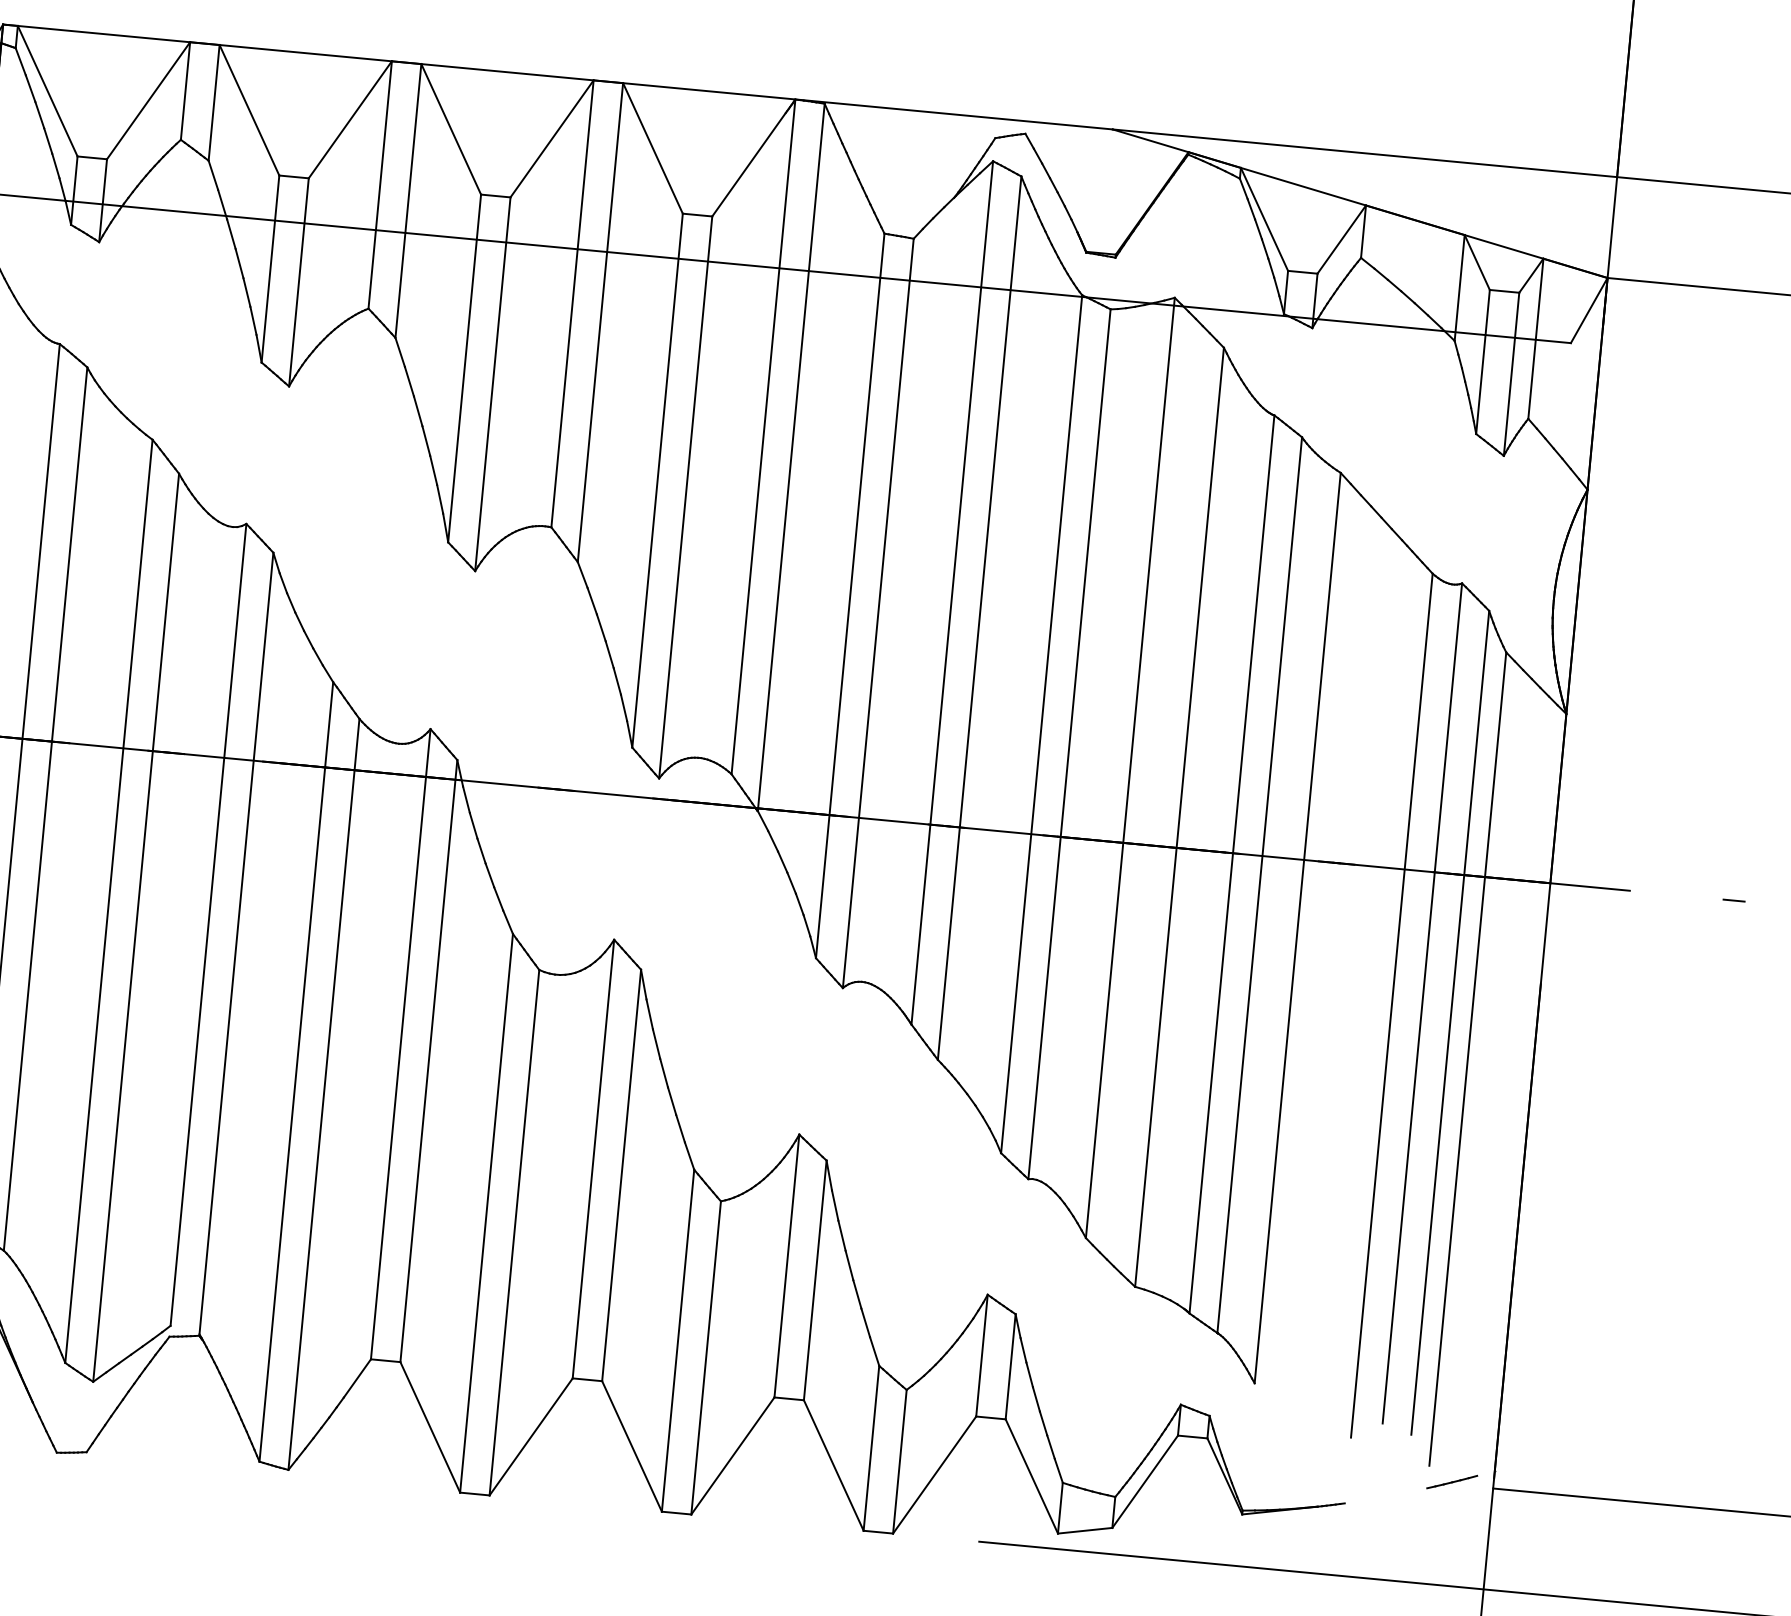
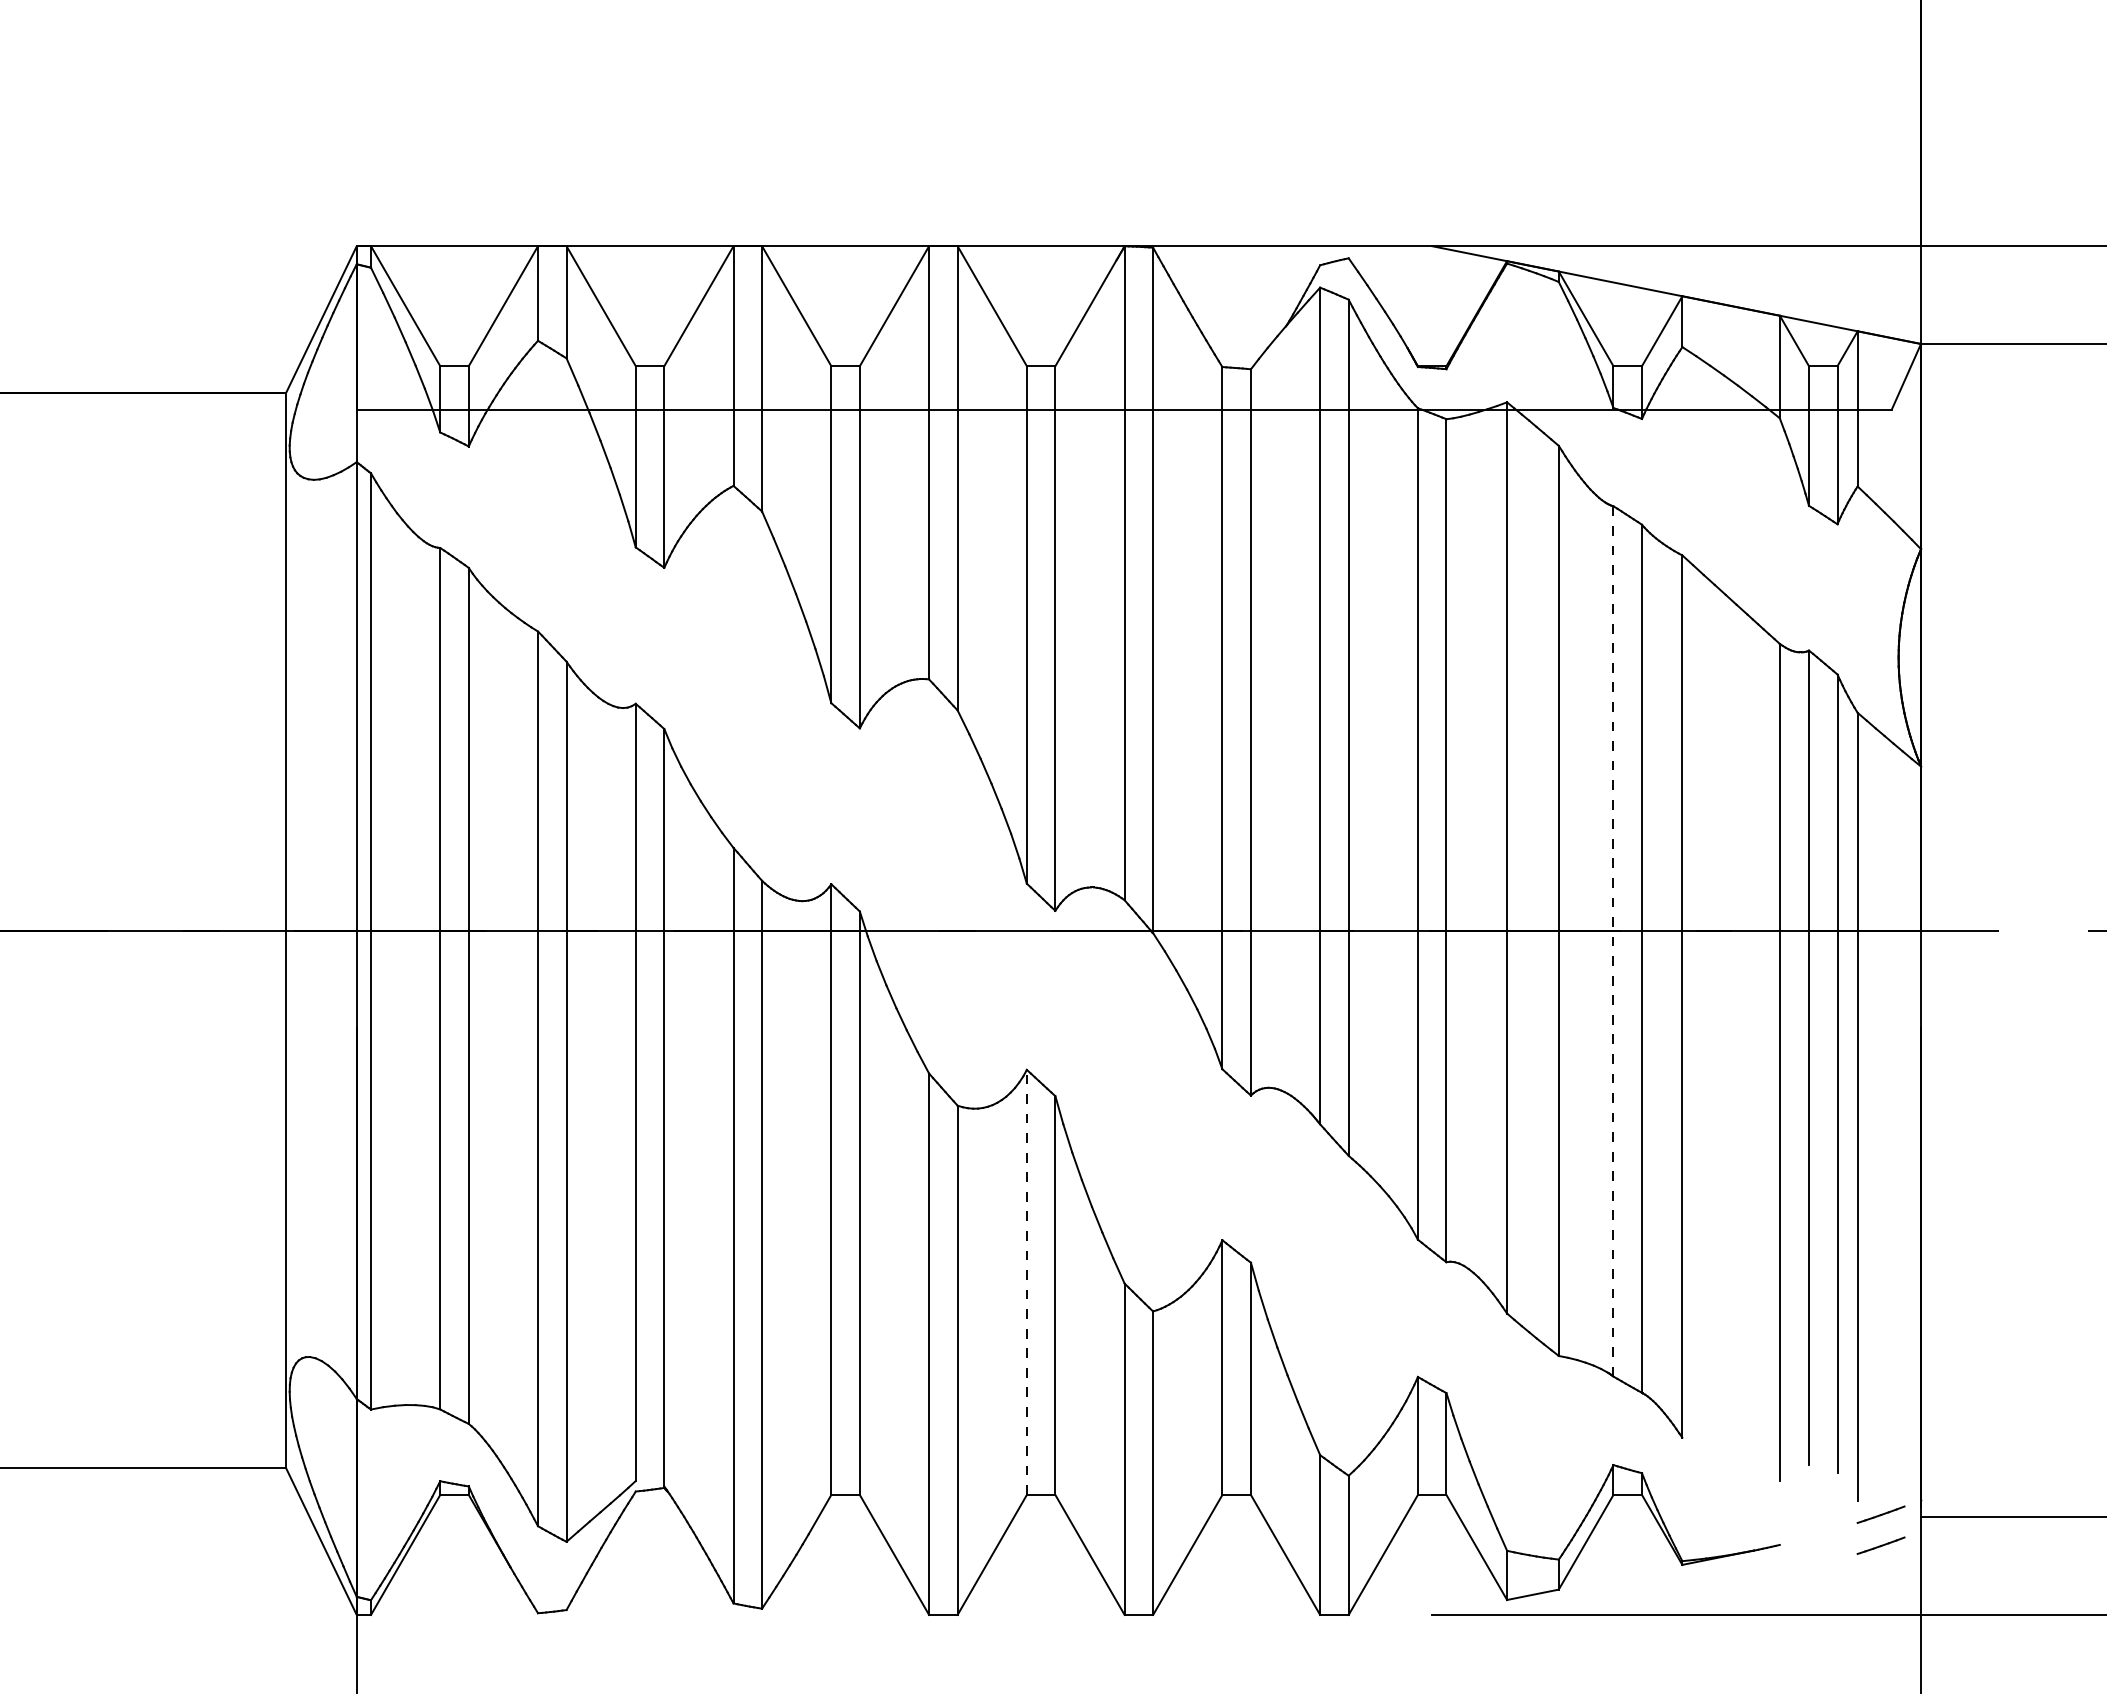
line: (1232, 863) -> (1613, 940), solid -> dashed
line: (593, 1159) -> (1026, 1282), solid -> dashed
line: (1448, 1513) -> (1880, 1545), added

